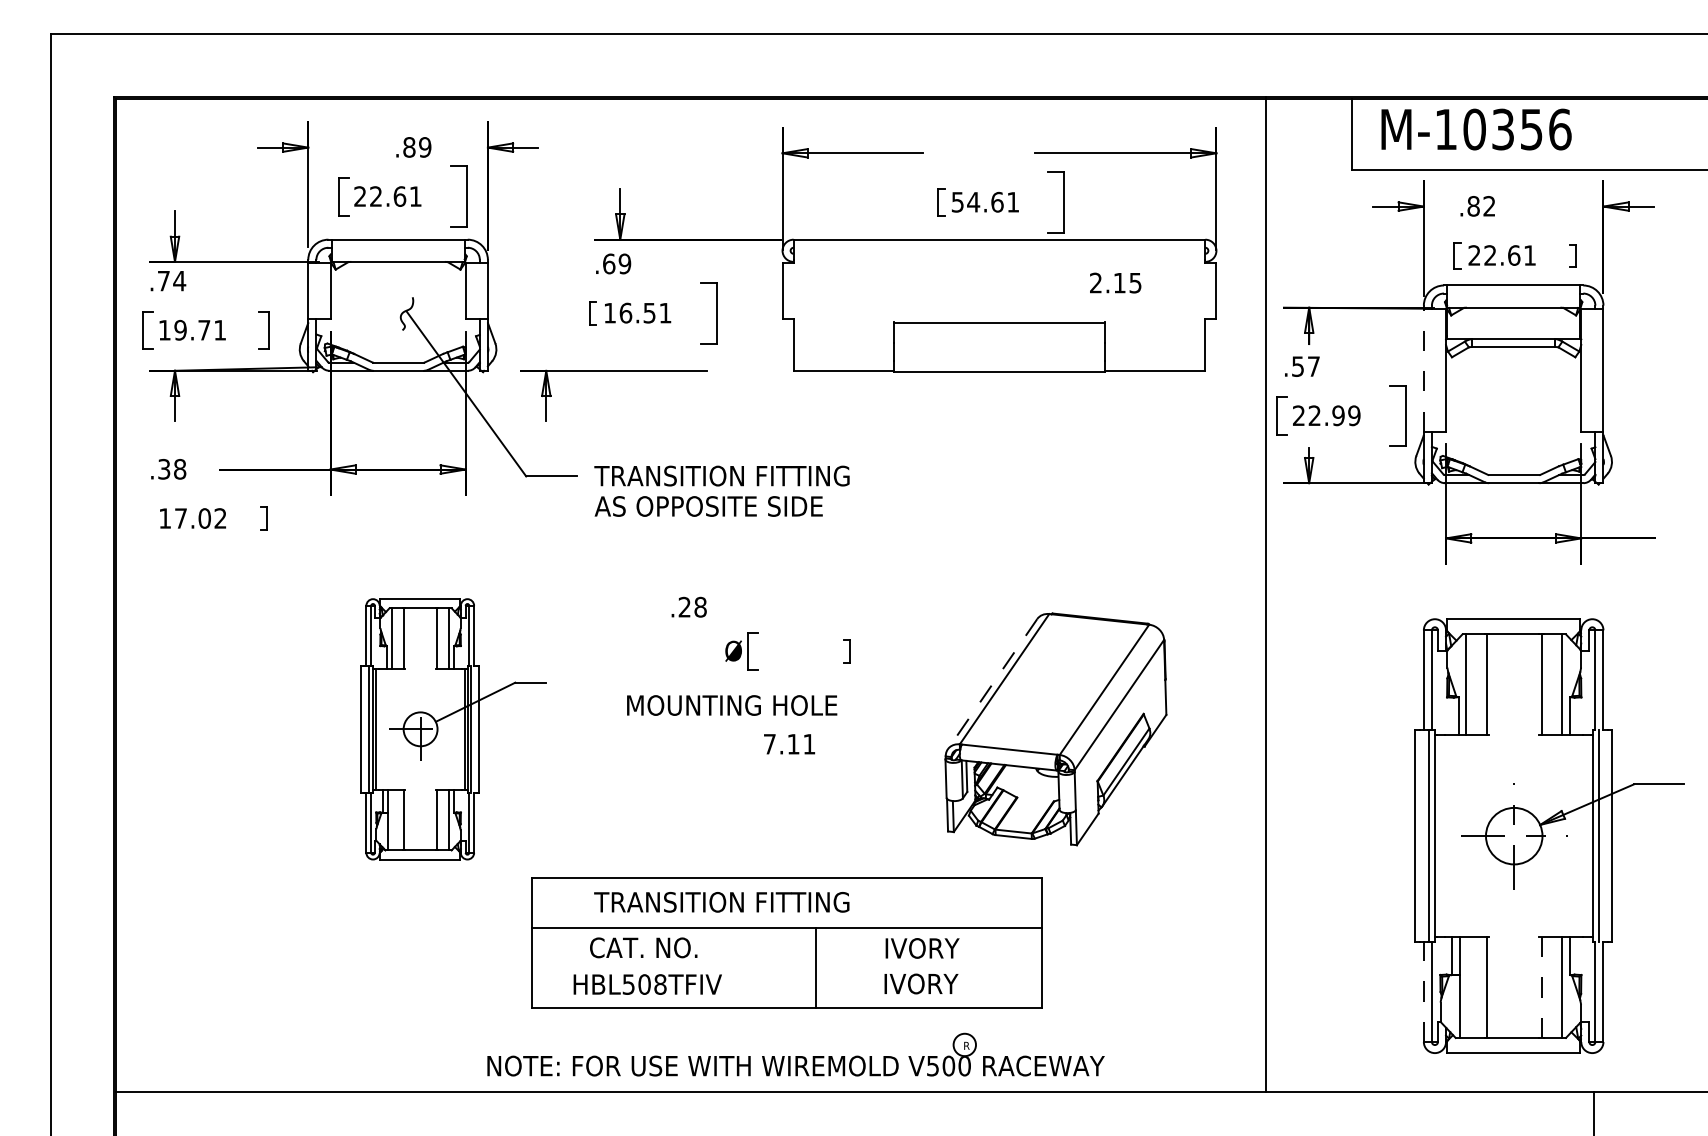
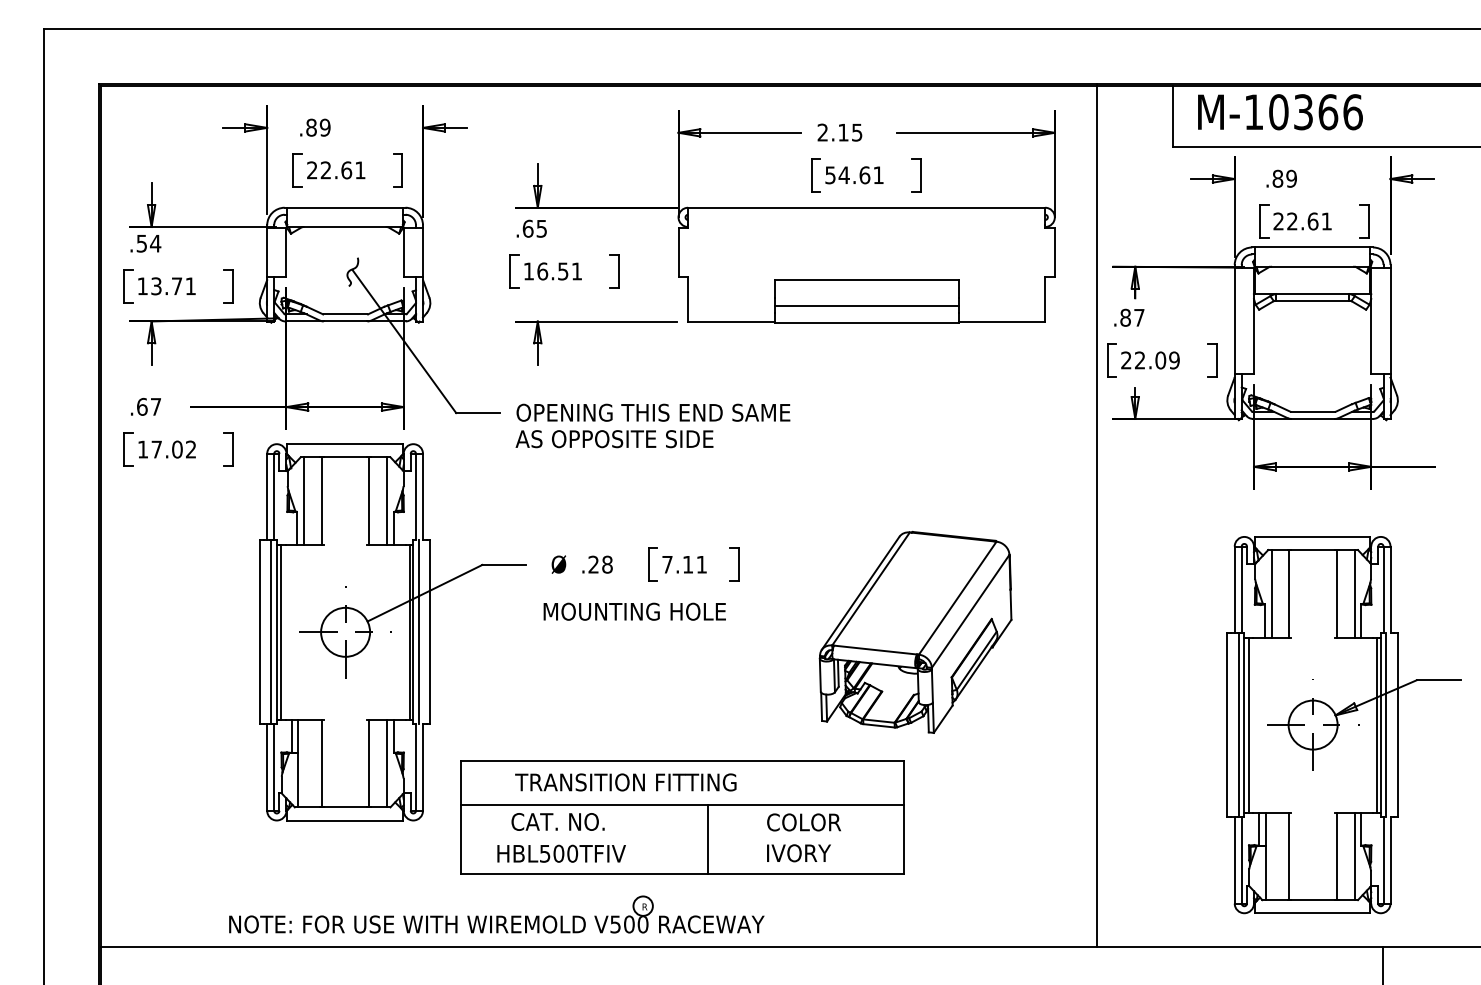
text: (1531, 129) -> (1328, 112), M-10356 -> M-10366
text: (413, 147) -> (315, 127), moved
part: (458, 196) -> (397, 170), size x0.62
part: (940, 202) -> (815, 175), size x1.43
part: (1056, 202) -> (916, 175), size x0.62
text: (1489, 206) -> (1291, 178), .82 -> .89
part: (1457, 255) -> (1263, 221), size x1.43
part: (1572, 255) -> (1363, 221), size x1.67
text: (624, 263) -> (541, 228), .69 -> .65
text: (163, 281) -> (141, 244), .74 -> .54
text: (1115, 282) -> (839, 132), moved
part: (592, 312) -> (513, 270), size x1.67
part: (708, 312) -> (614, 270), size x0.62
text: (180, 330) -> (156, 286), 19.71 -> 13.71
line: (999, 353) -> (866, 306), added
text: (1298, 366) -> (1126, 317), .57 -> .87
line: (1423, 370) -> (1234, 321), dashed -> solid
part: (613, 371) -> (596, 322), moved
text: (1338, 415) -> (1160, 360), 22.99 -> 22.09
part: (1397, 415) -> (1211, 360), size x0.62
text: (172, 468) -> (149, 406), .38 -> .67
text: (752, 475) -> (652, 412), TRANSITION FITTING -> OPENING THIS END SAME
part: (148, 518) -> (128, 449), added
part: (263, 518) -> (228, 449), size x1.67
text: (688, 606) -> (596, 564), moved
text: (733, 650) -> (558, 564), moved
part: (846, 651) -> (733, 564), size x1.67
line: (992, 684) -> (860, 593), dashed -> solid
part: (453, 729) -> (393, 632), size x1.67
text: (789, 744) -> (684, 564), moved
line: (1440, 836) -> (1249, 725), added
line: (1588, 836) -> (1377, 725), added
text: (927, 948) -> (804, 822), IVORY -> COLOR
text: (660, 984) -> (572, 853), HBL508TFIV -> HBL500TFIV
line: (1541, 988) -> (1336, 857), dashed -> solid
line: (1423, 992) -> (1234, 860), dashed -> solid
part: (795, 1054) -> (496, 914), moved

